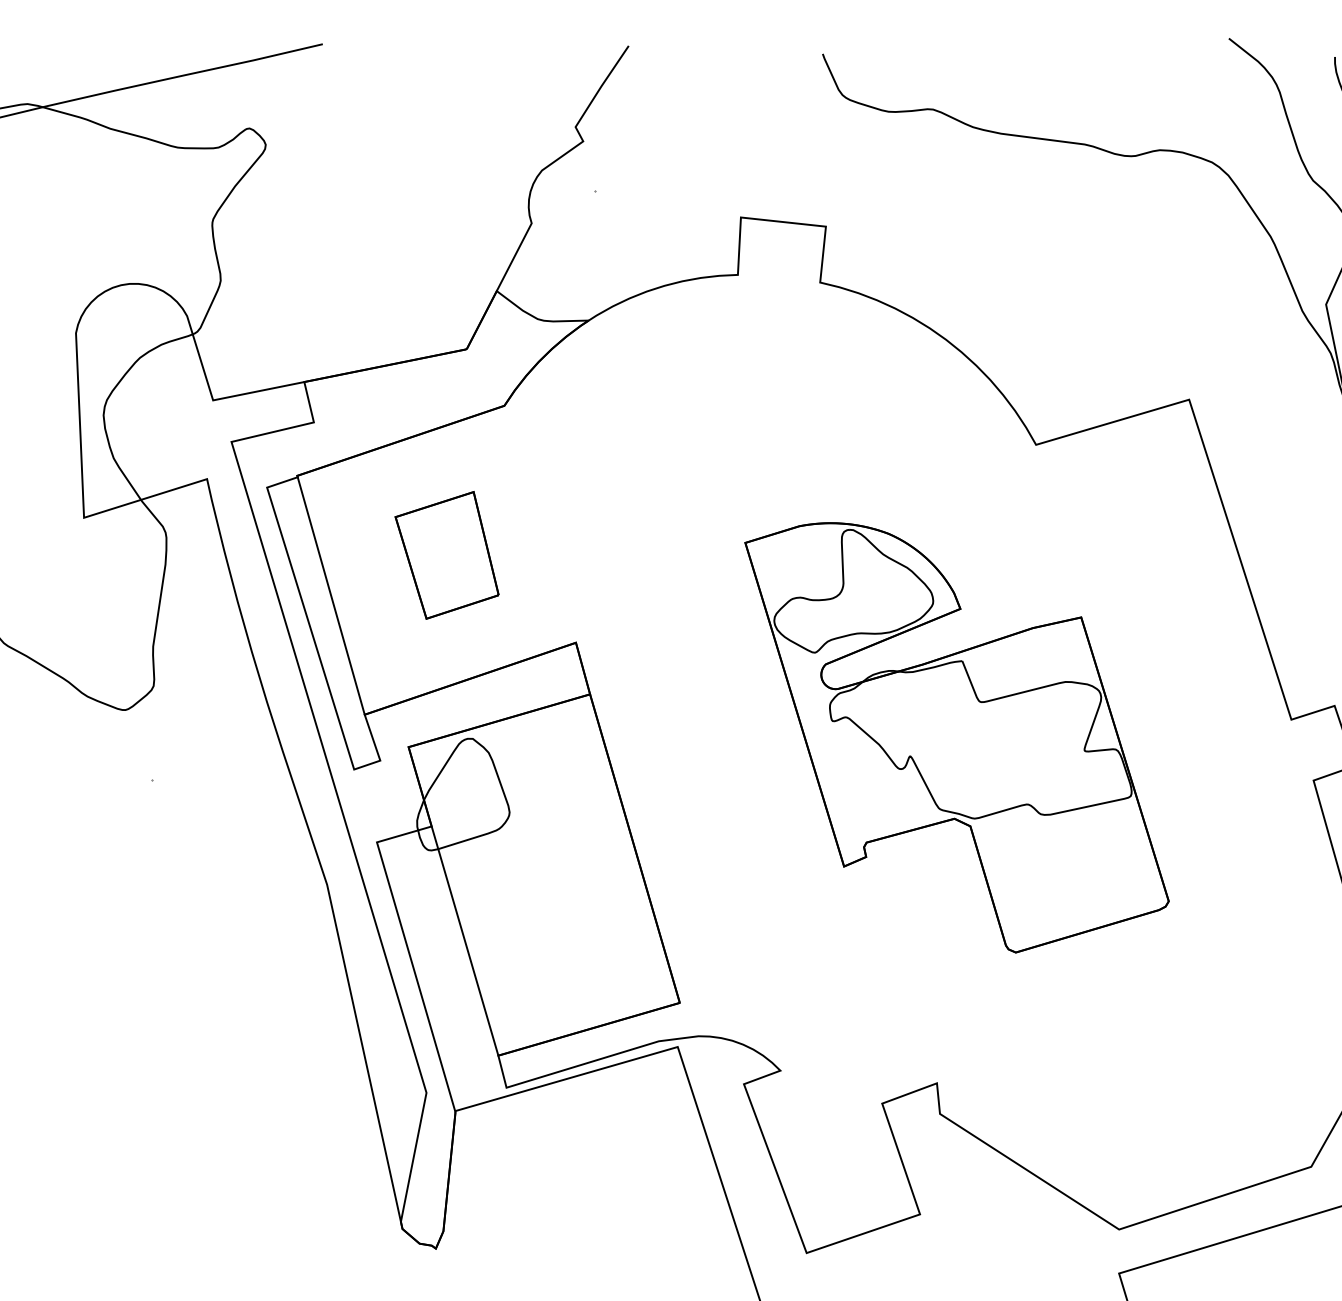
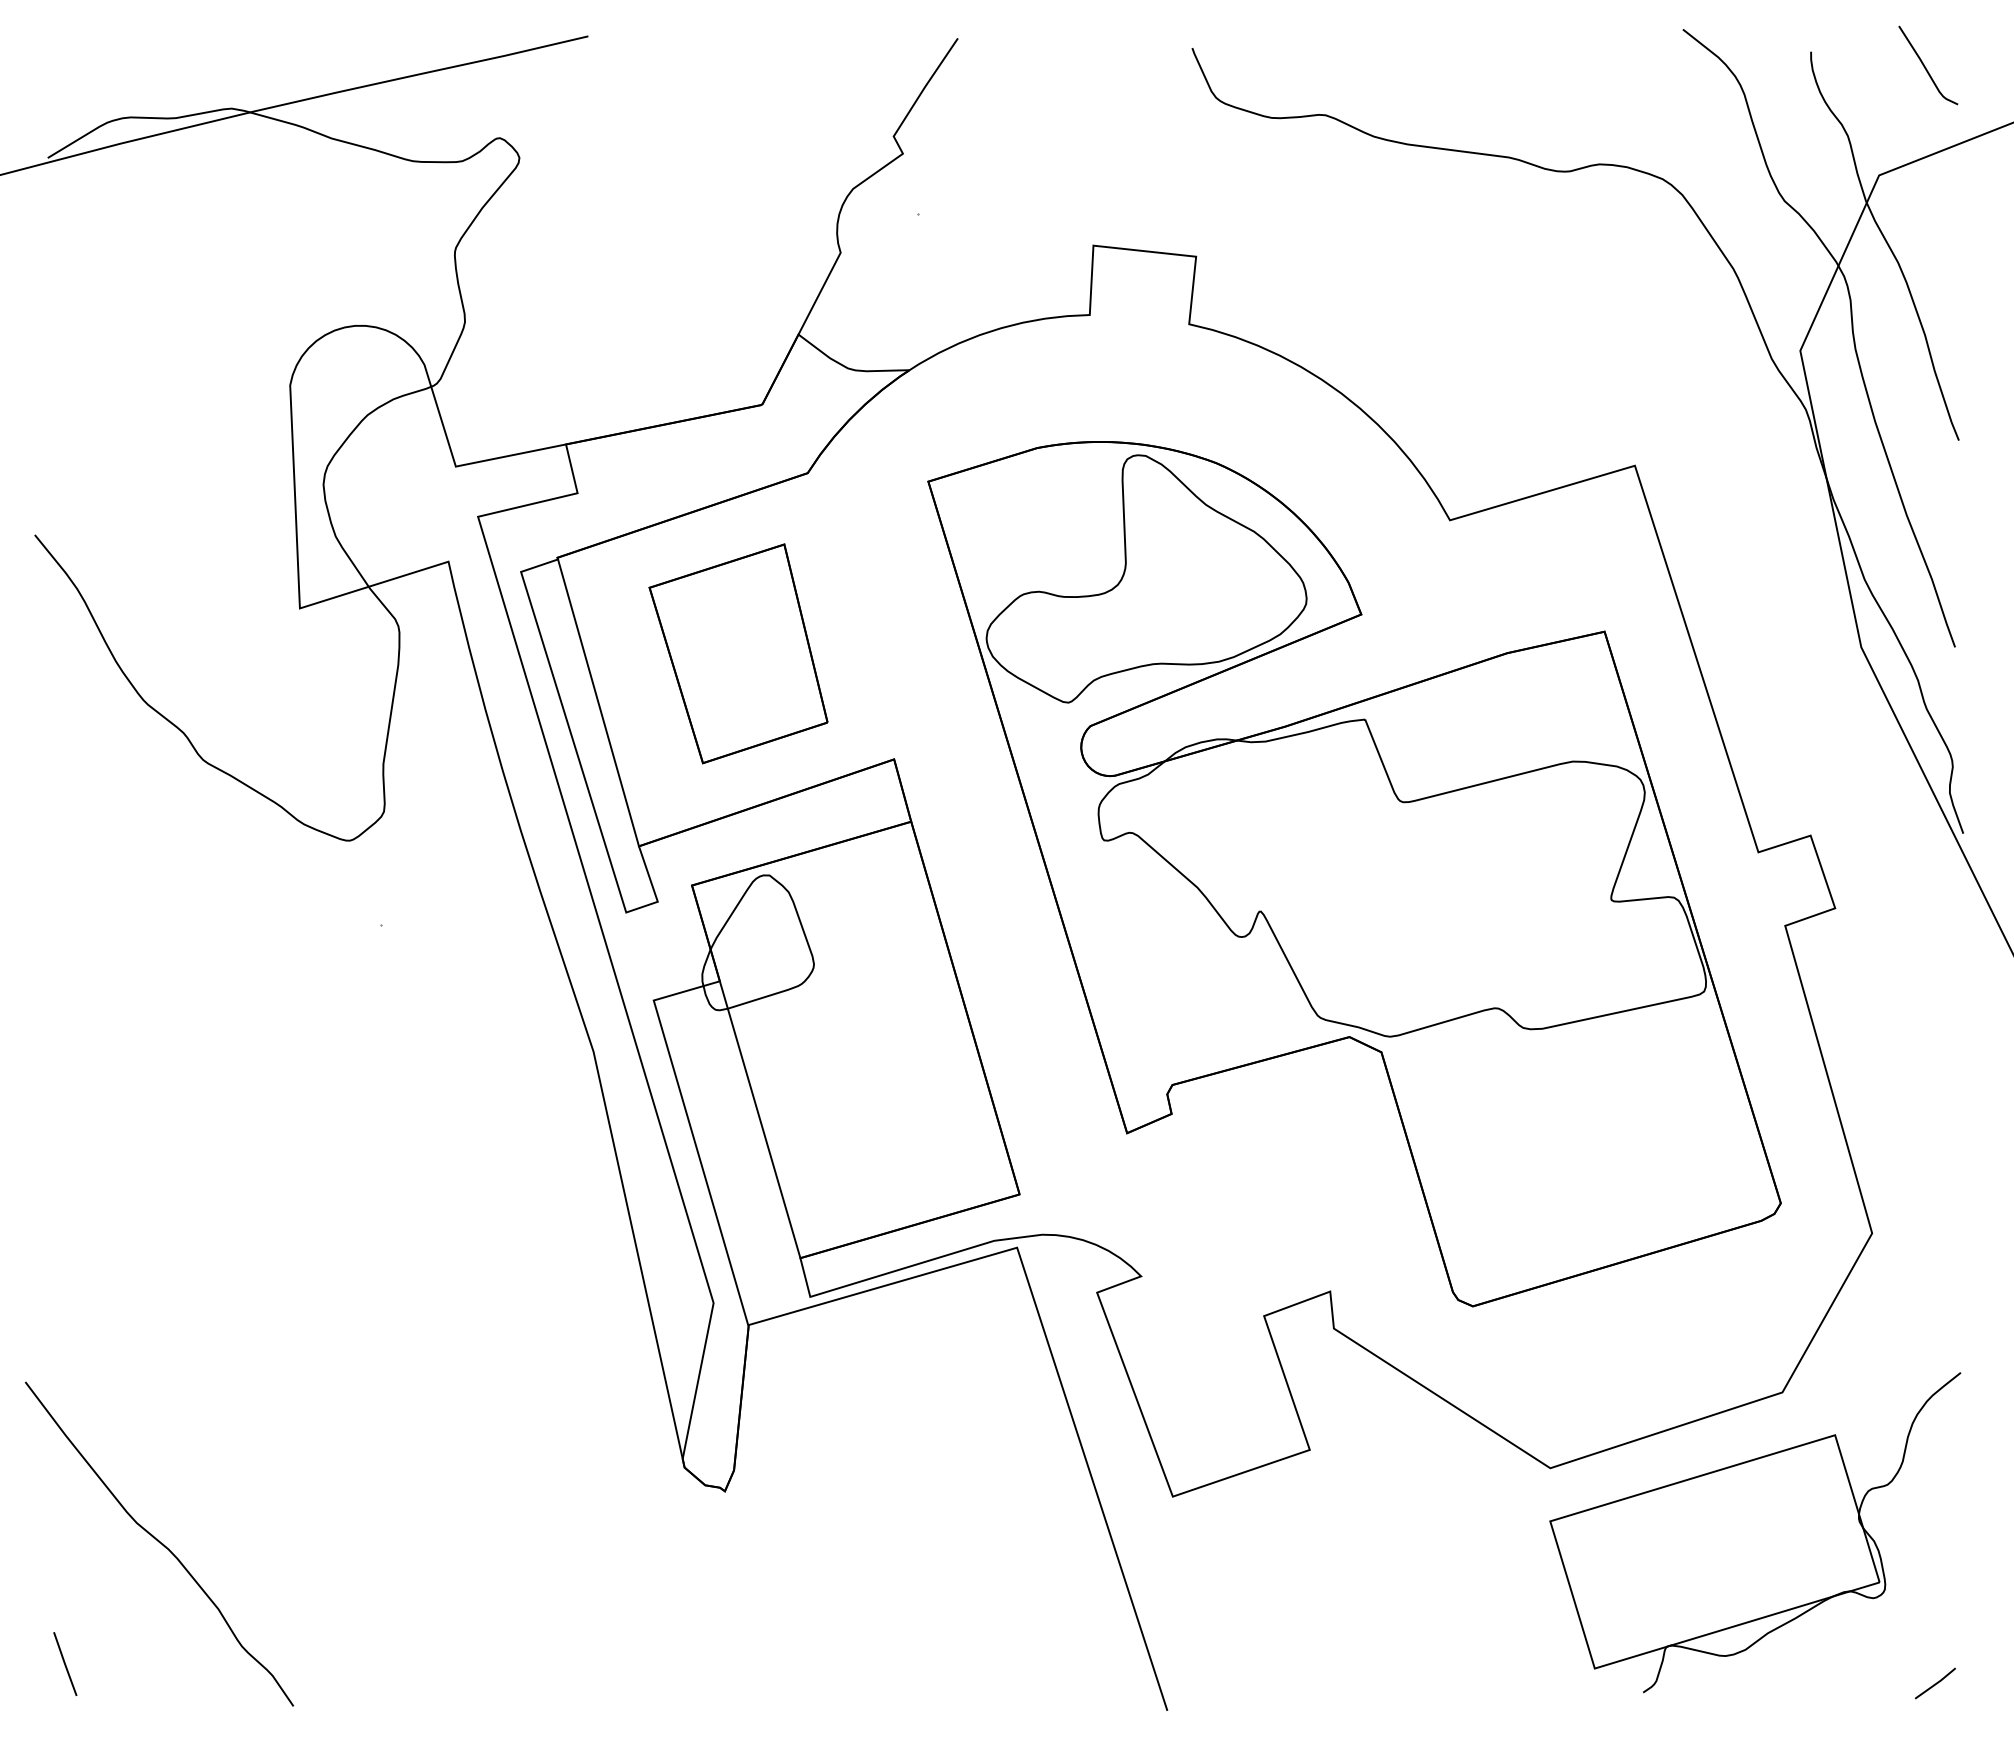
part: (447, 555) -> (738, 653), size x1.43
part: (957, 738) -> (1354, 874), size x1.67

